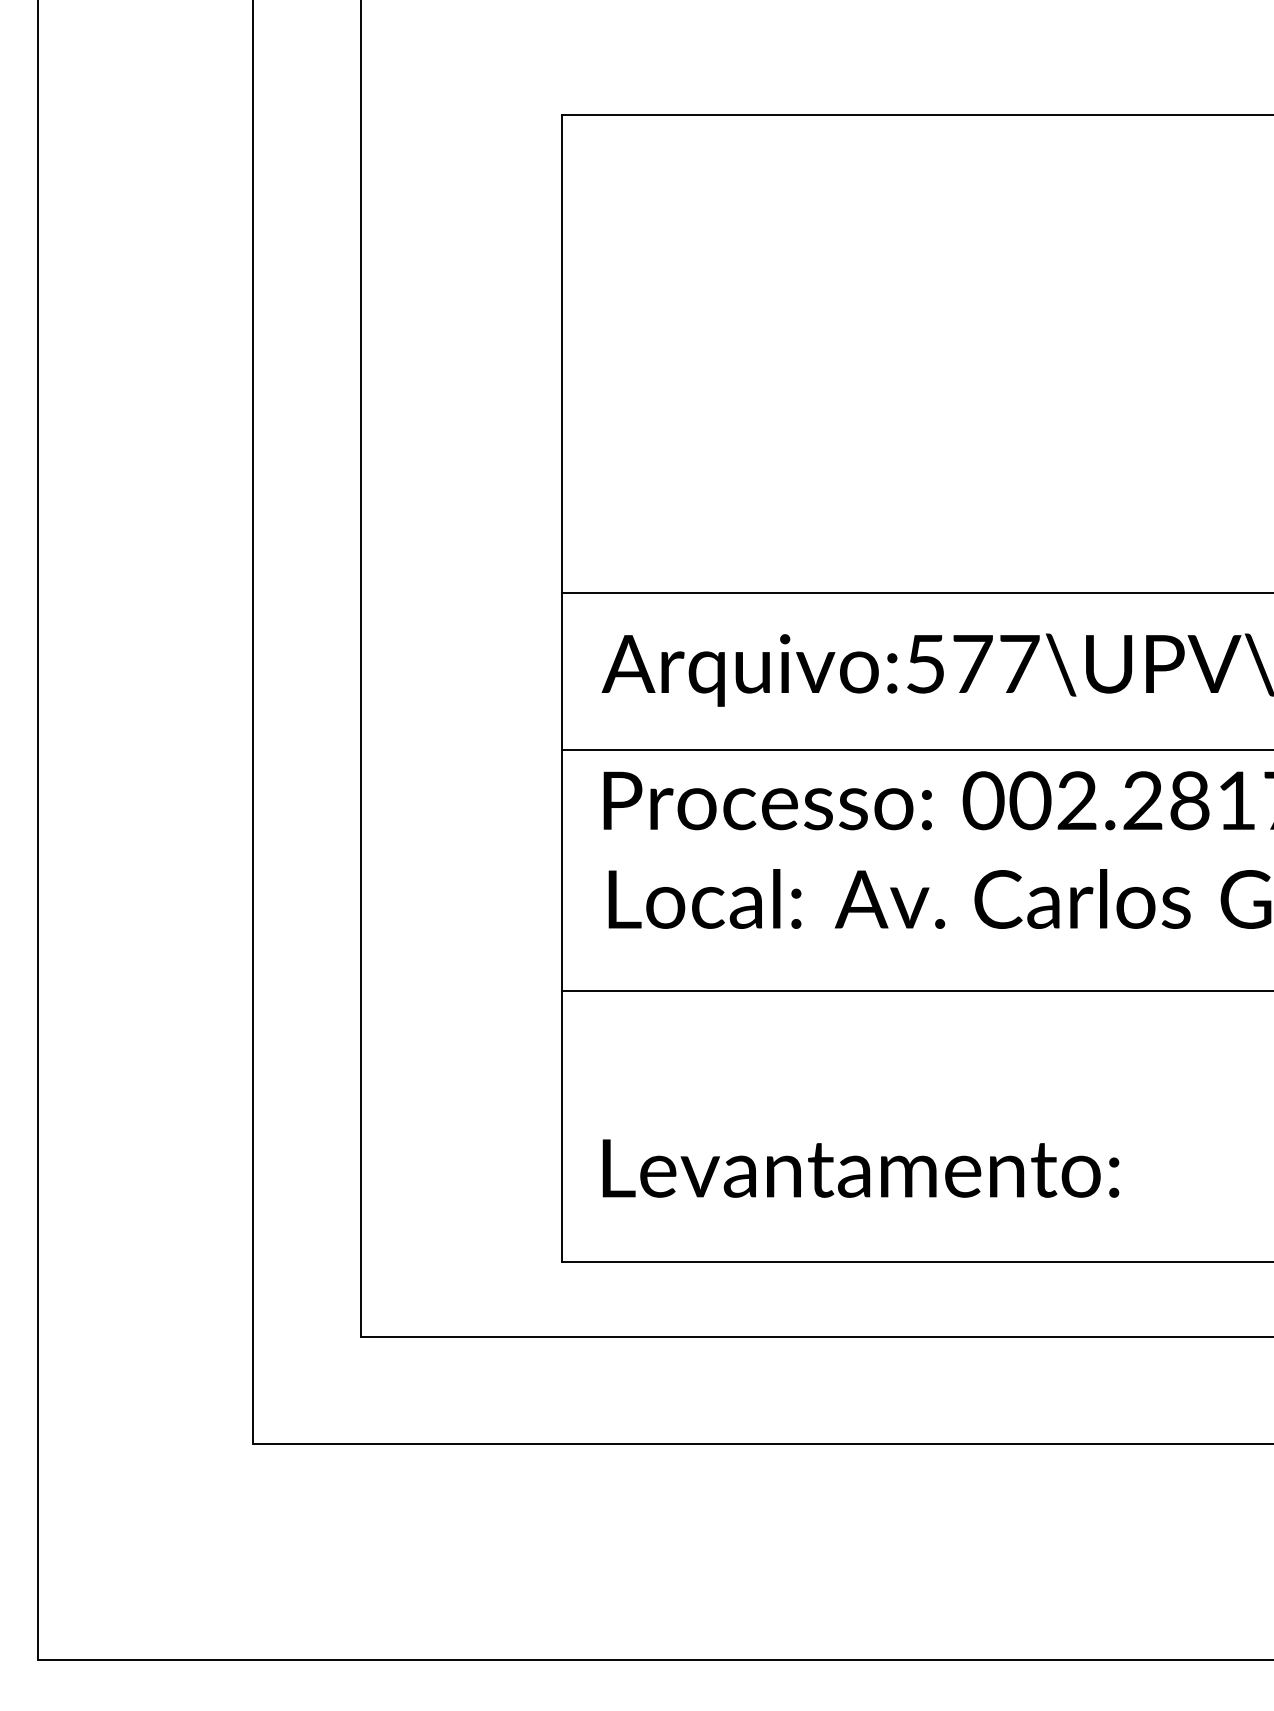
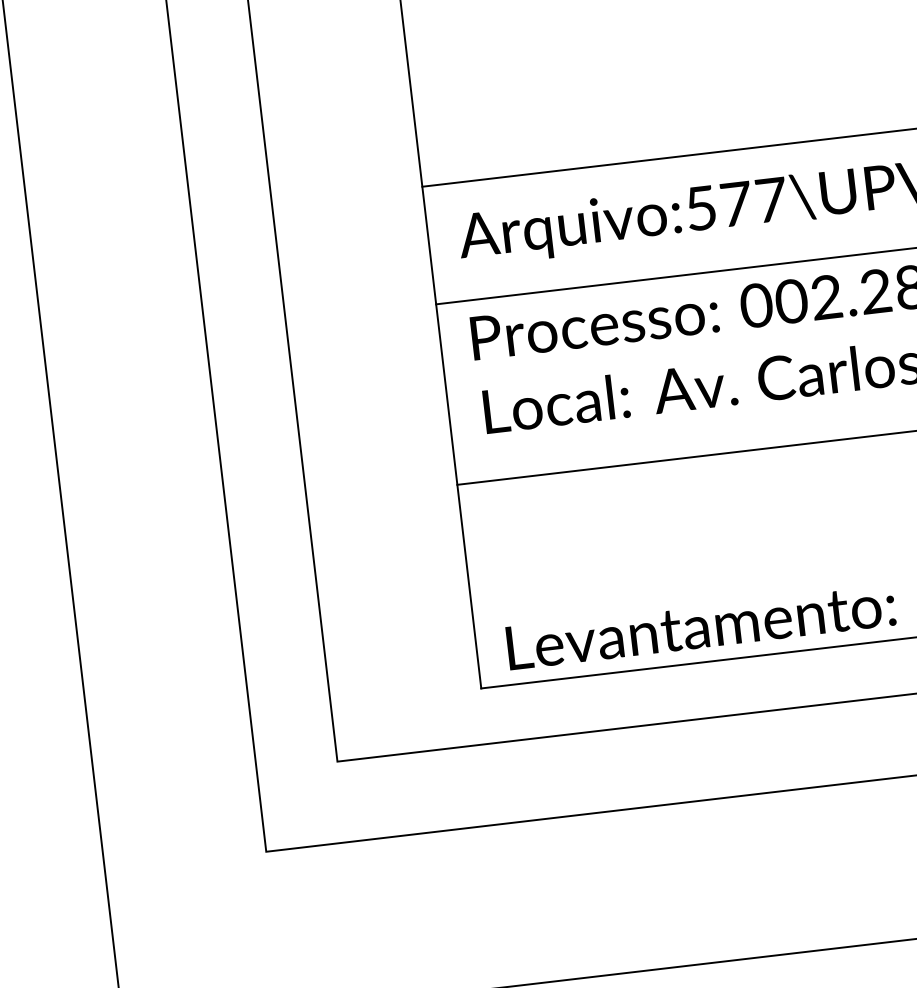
text: (860, 1168) -> (700, 626), moved

